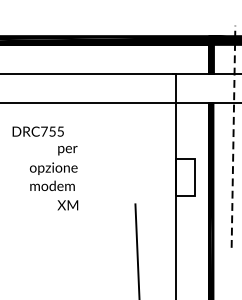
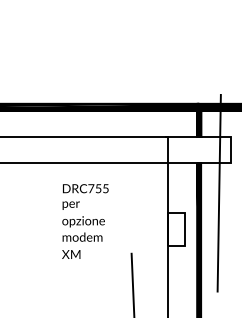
text: (37, 131) -> (85, 188), moved
line: (233, 135) -> (219, 192), dashed -> solid
text: (53, 176) -> (83, 228), moved

